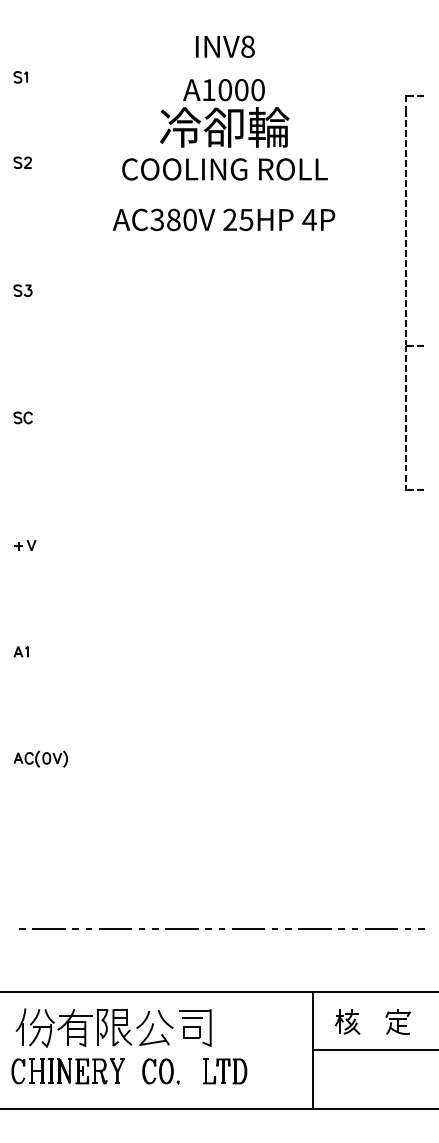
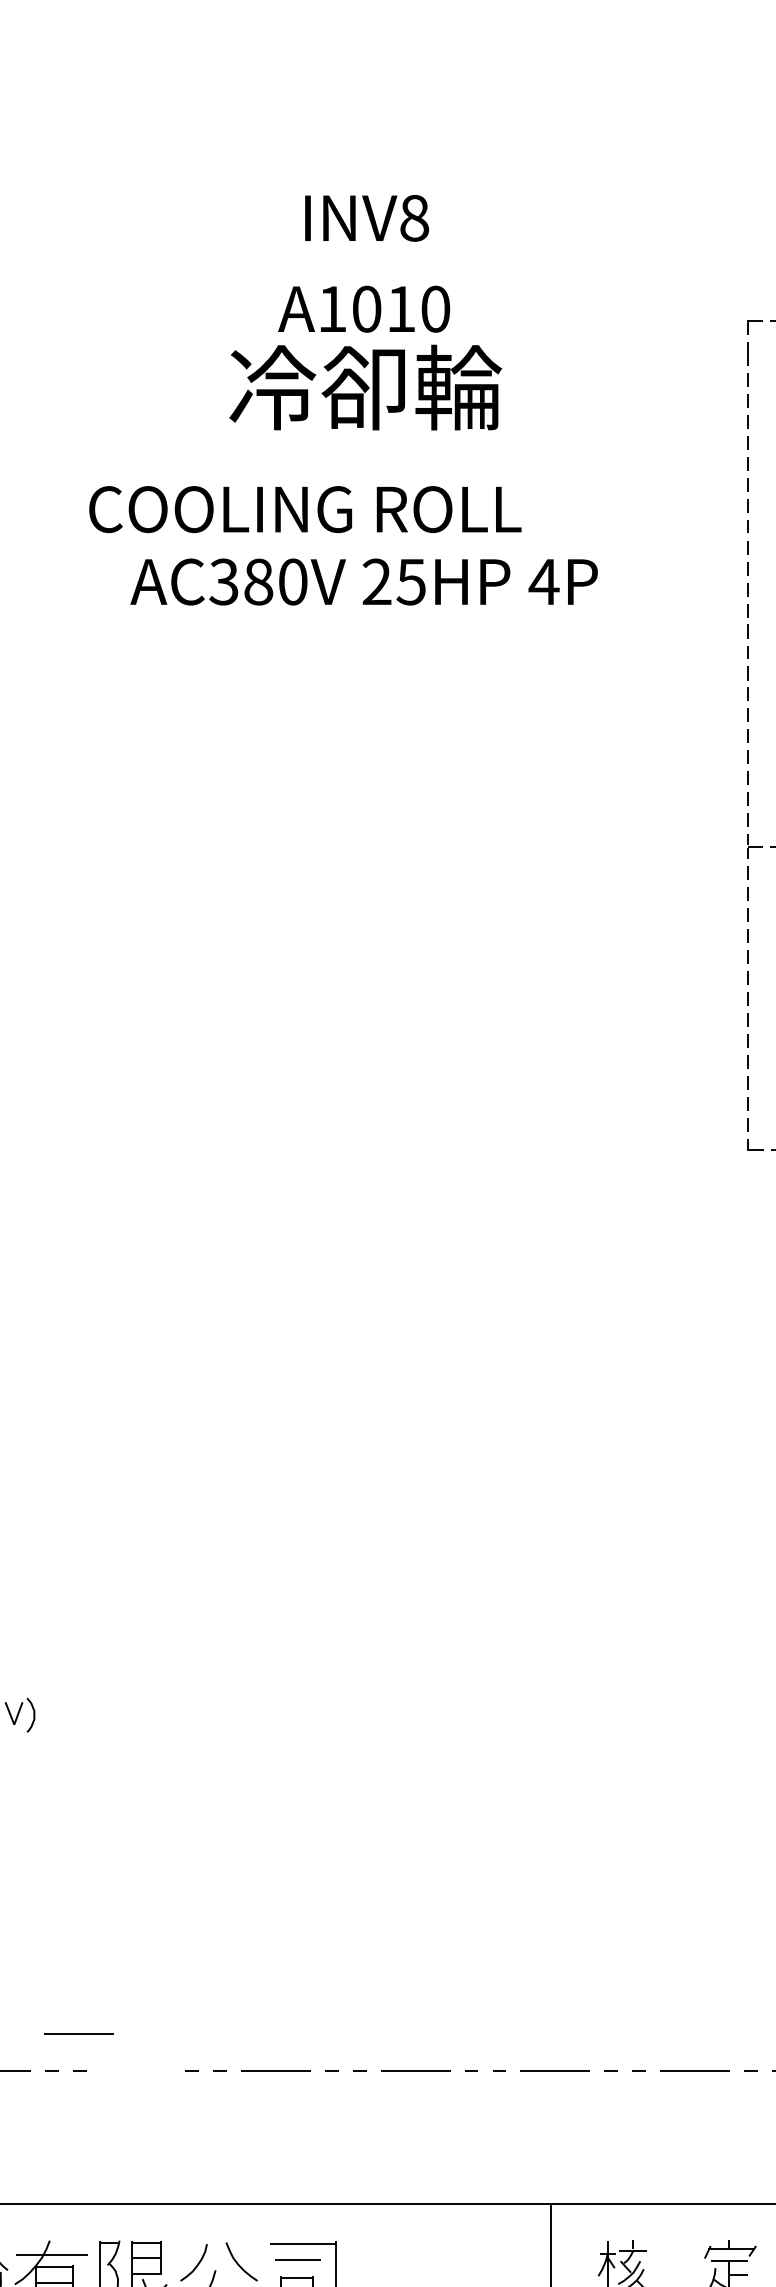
text: (241, 90) -> (400, 310), A1000 -> A1010
text: (224, 169) -> (304, 509), moved
line: (115, 928) -> (79, 2033), moved

